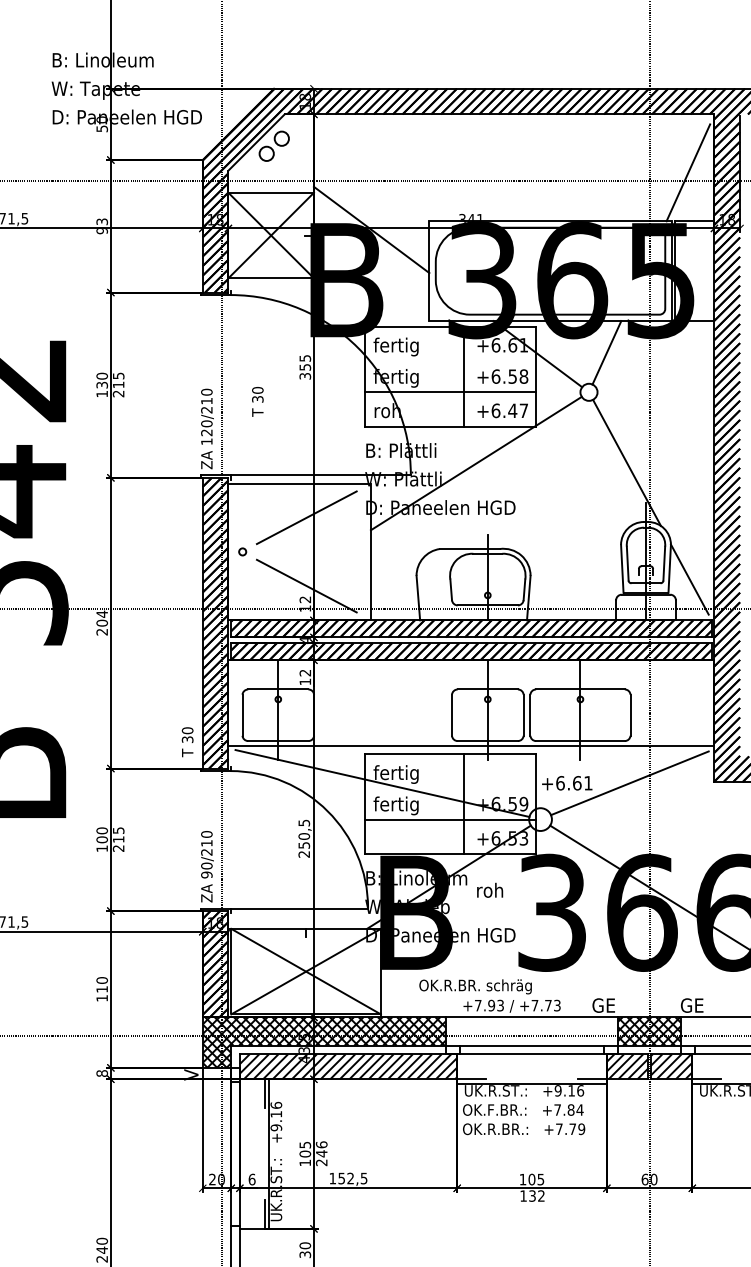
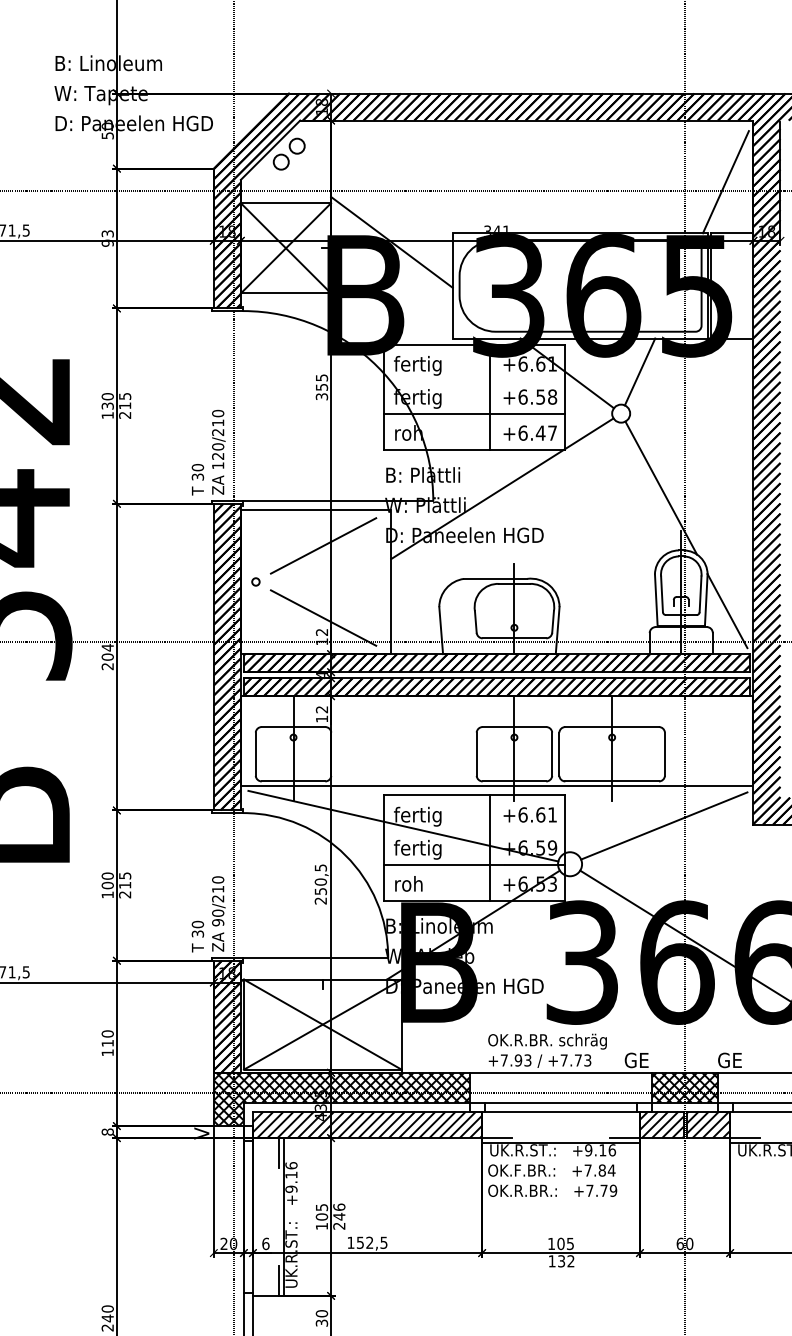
text: (257, 401) -> (197, 479), moved
text: (187, 742) -> (197, 936), moved
text: (566, 782) -> (529, 814), moved
text: (489, 889) -> (408, 883), moved
text: (475, 986) -> (547, 1041), moved

